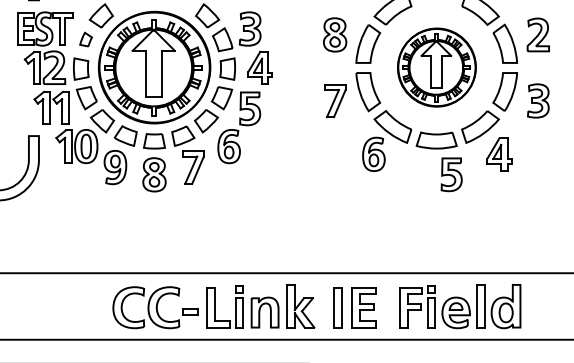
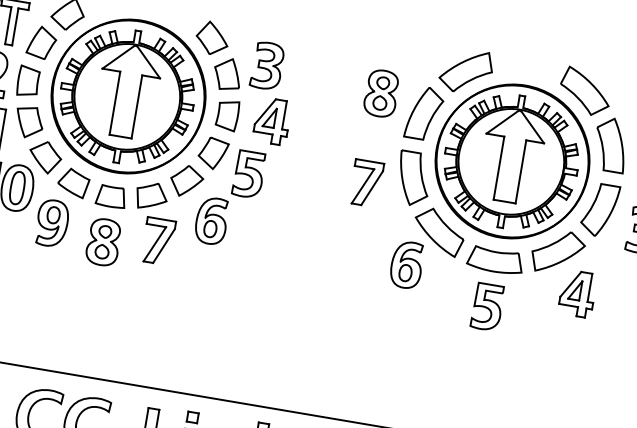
part: (85, 39) -> (41, 42), size x1.67
part: (436, 67) -> (512, 161), size x1.43
part: (451, 174) -> (487, 306), moved

